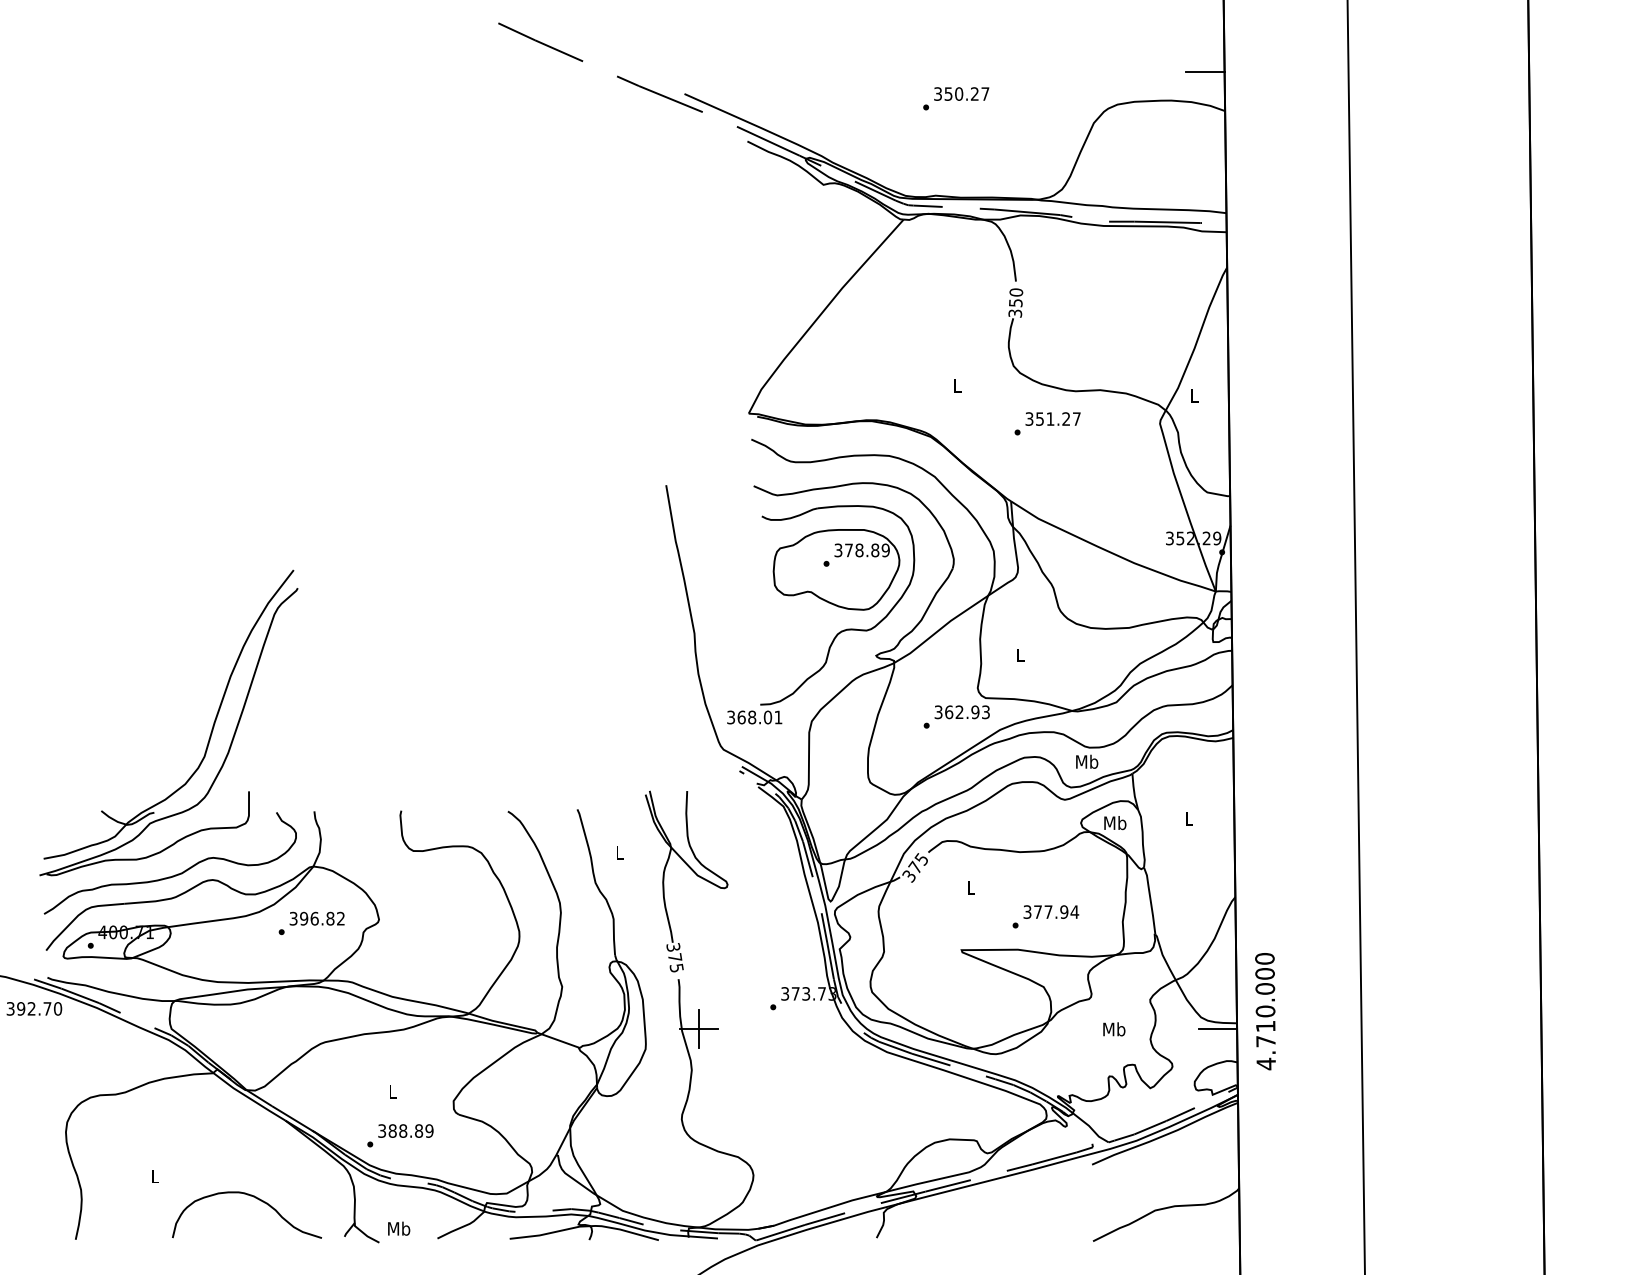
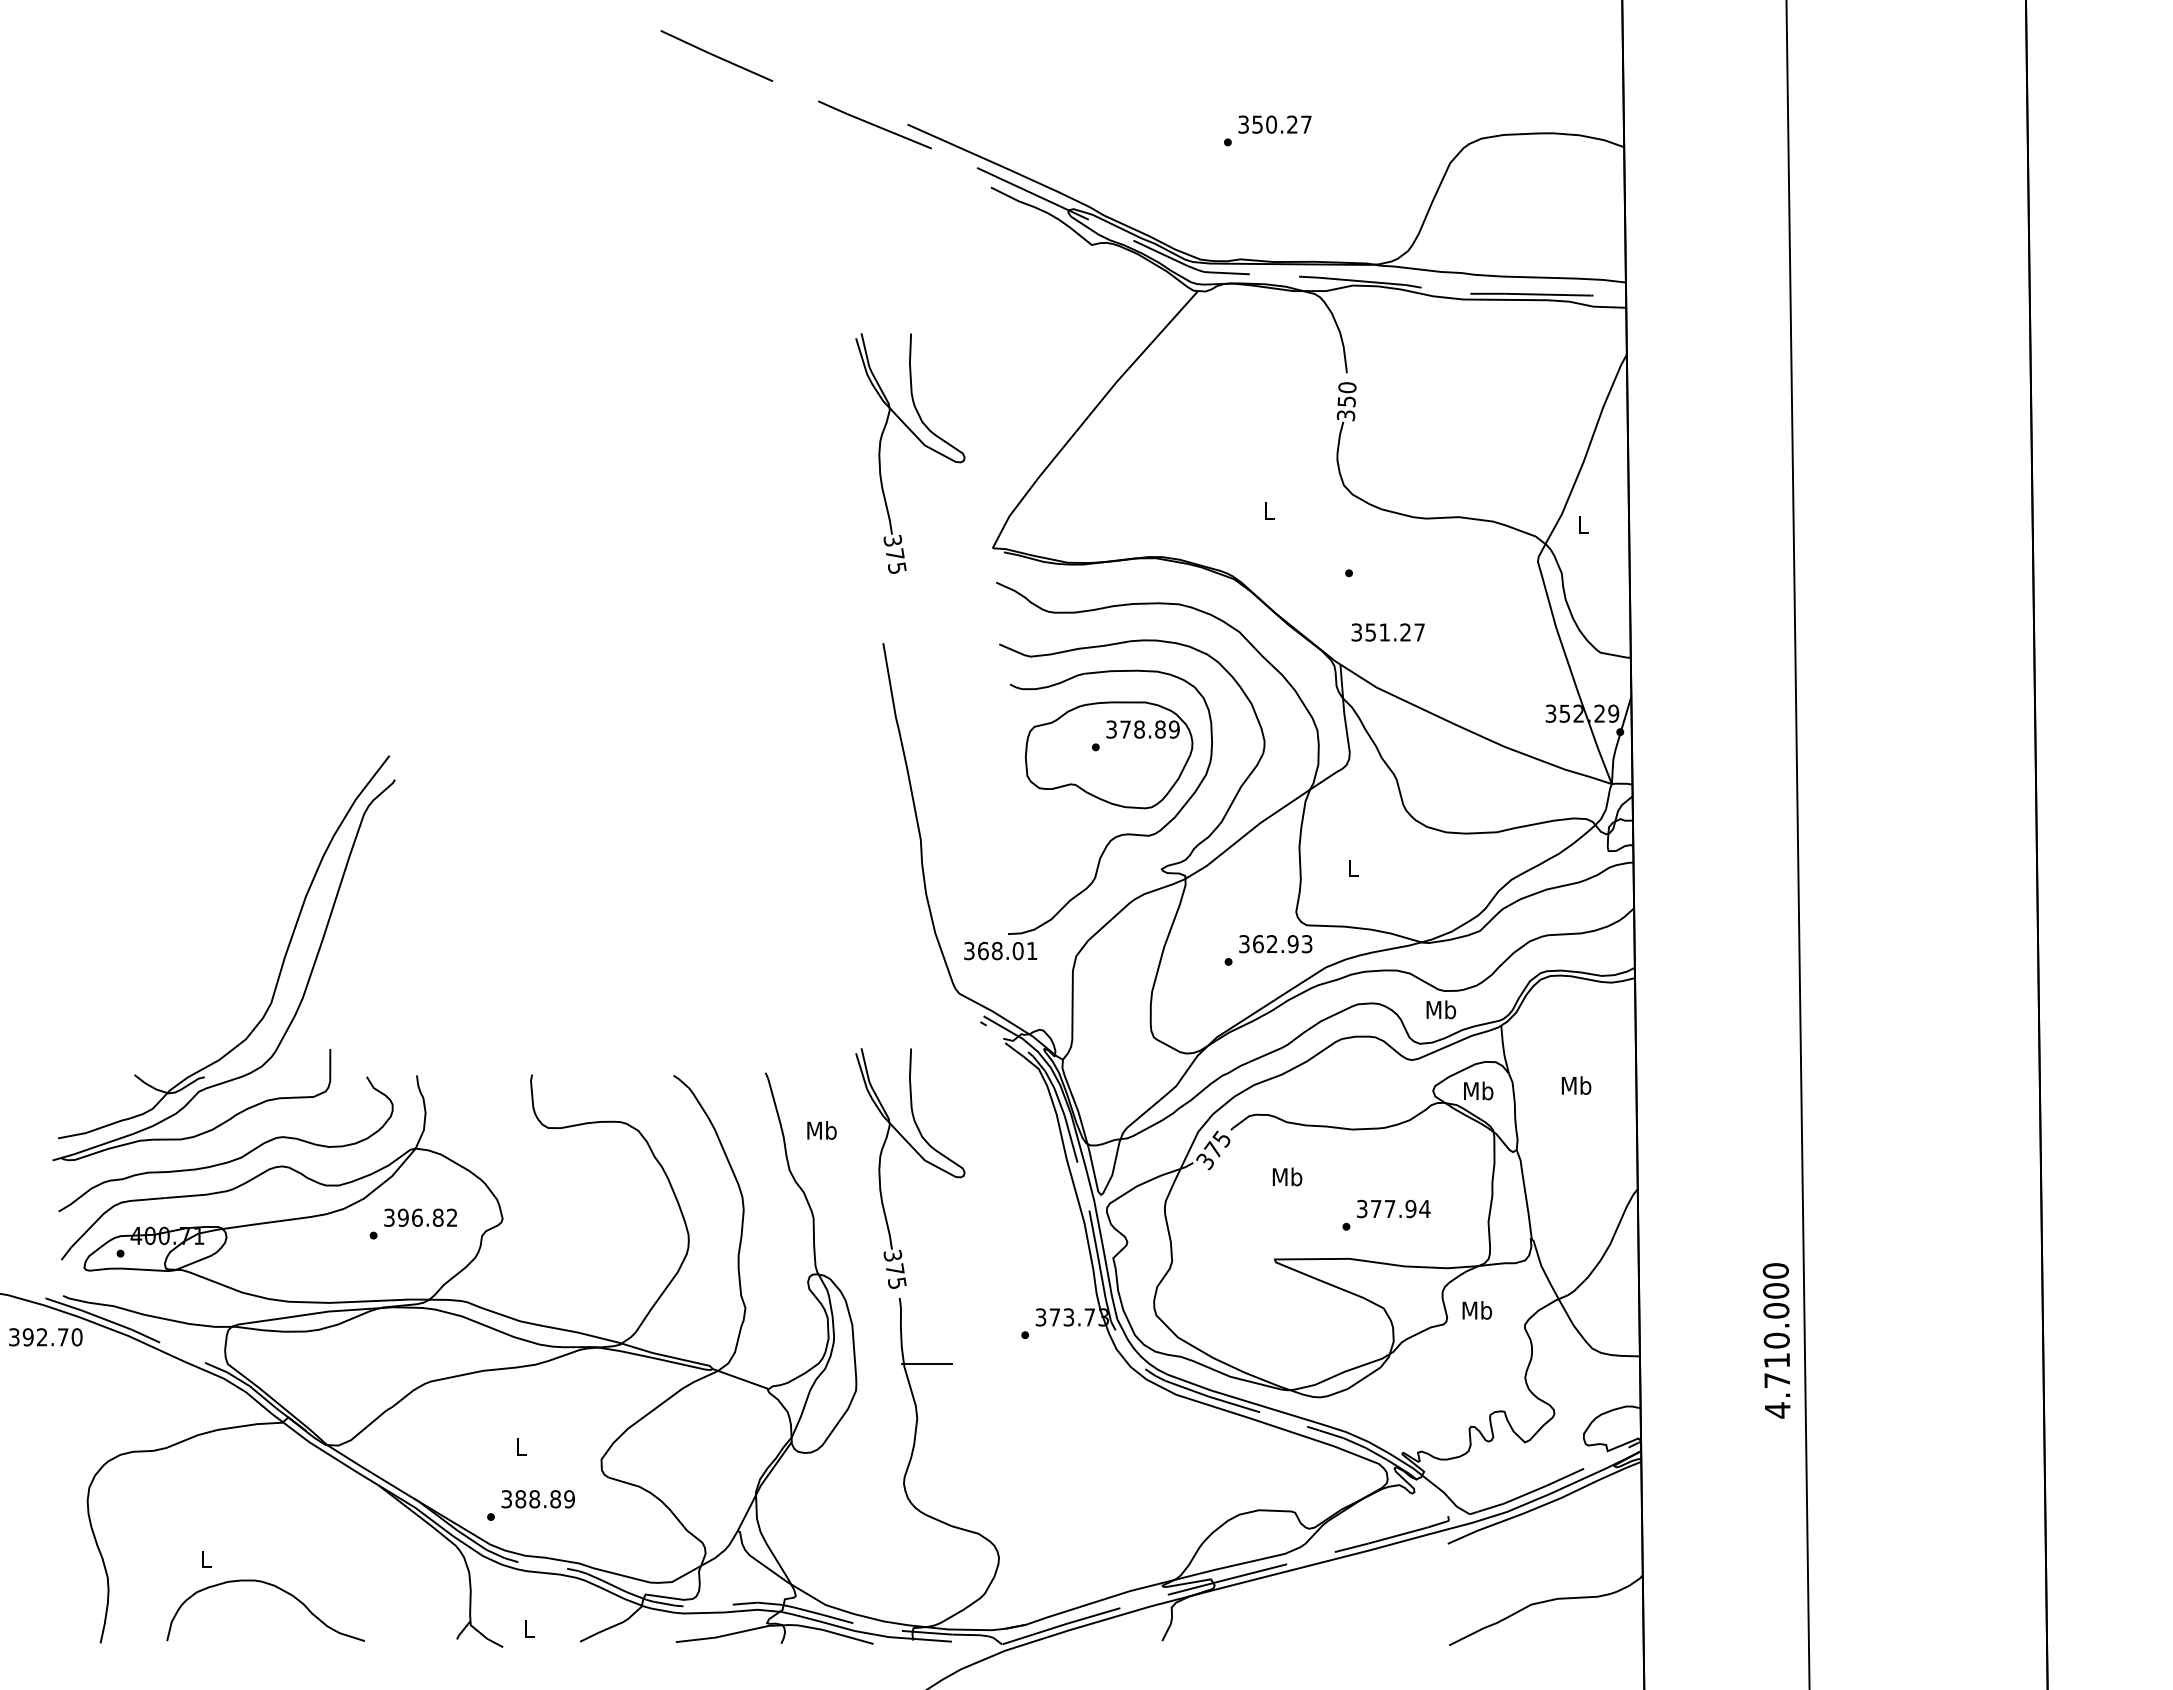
line: (1204, 71) -> (1597, 94), removed
part: (694, 333) -> (920, 442), added
text: (1052, 419) -> (1387, 632), moved
text: (1189, 818) -> (1576, 1085), L -> Mb
text: (619, 852) -> (821, 1130), L -> Mb
text: (971, 887) -> (1287, 1176), L -> Mb
text: (1265, 1011) -> (1776, 1340), moved
line: (698, 1028) -> (926, 1363), removed
text: (1114, 1029) -> (1477, 1310), moved
line: (1217, 1029) -> (1614, 1364), removed
curve: (255, 1198) -> (277, 1588), moved
text: (398, 1228) -> (528, 1628), Mb -> L

